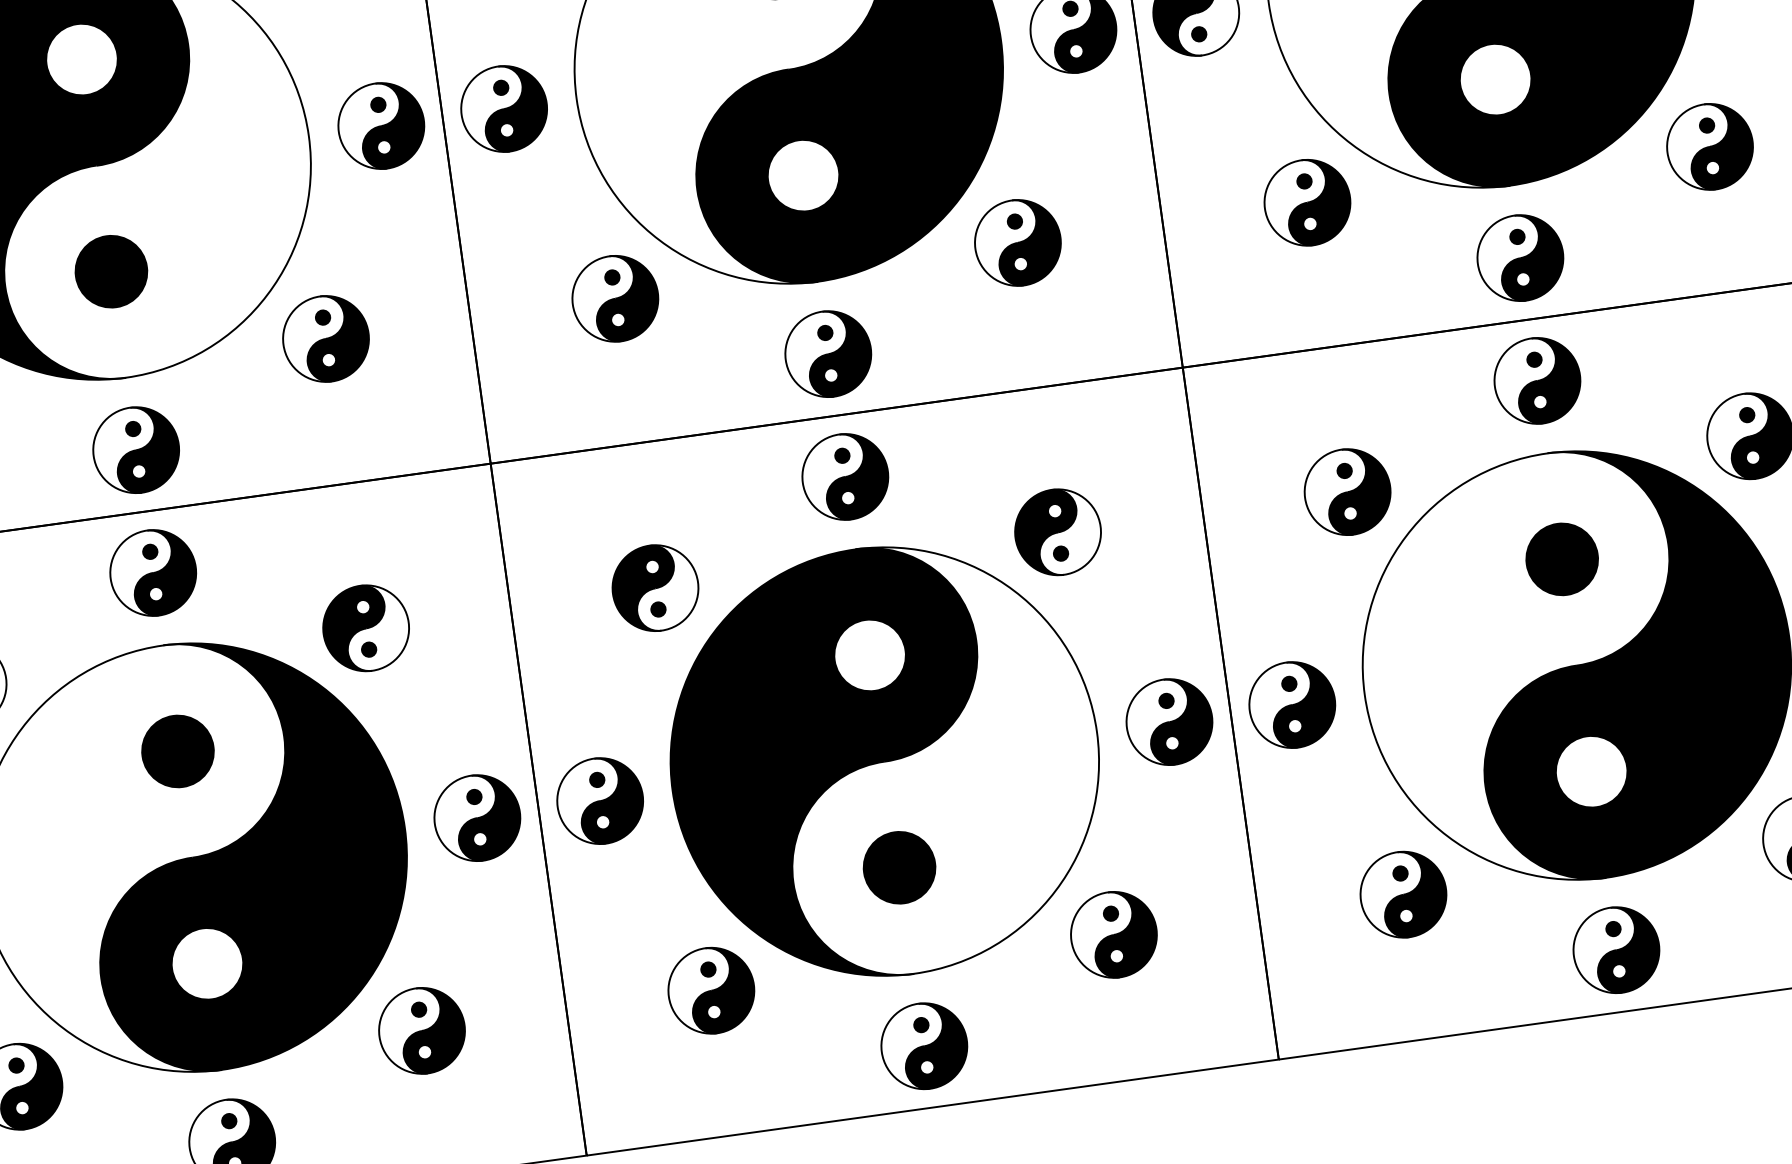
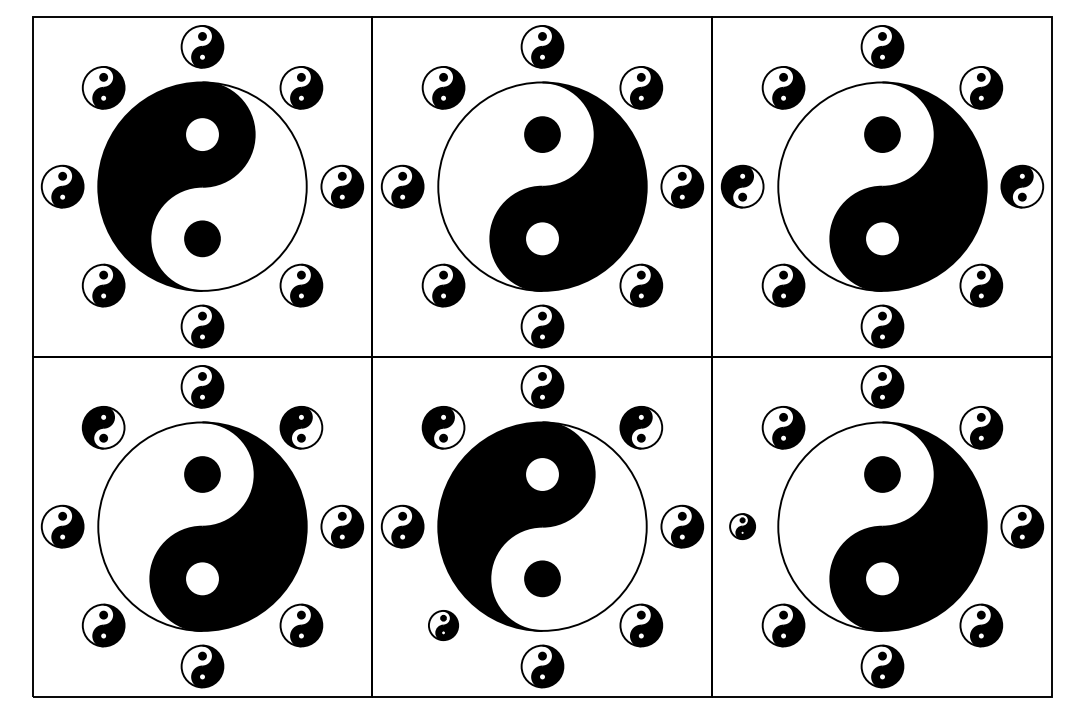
part: (1291, 704) -> (742, 526), size x0.6
part: (711, 990) -> (443, 625), size x0.7

